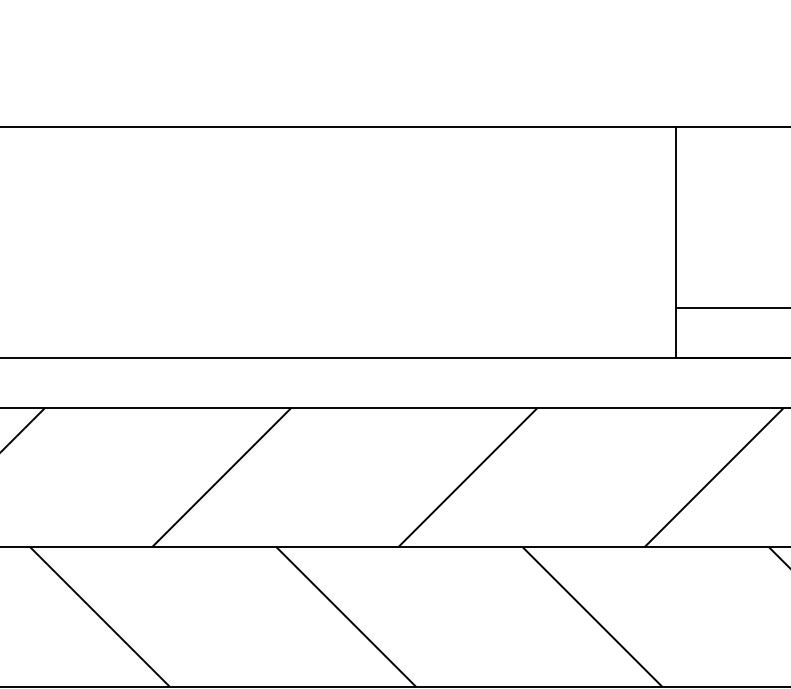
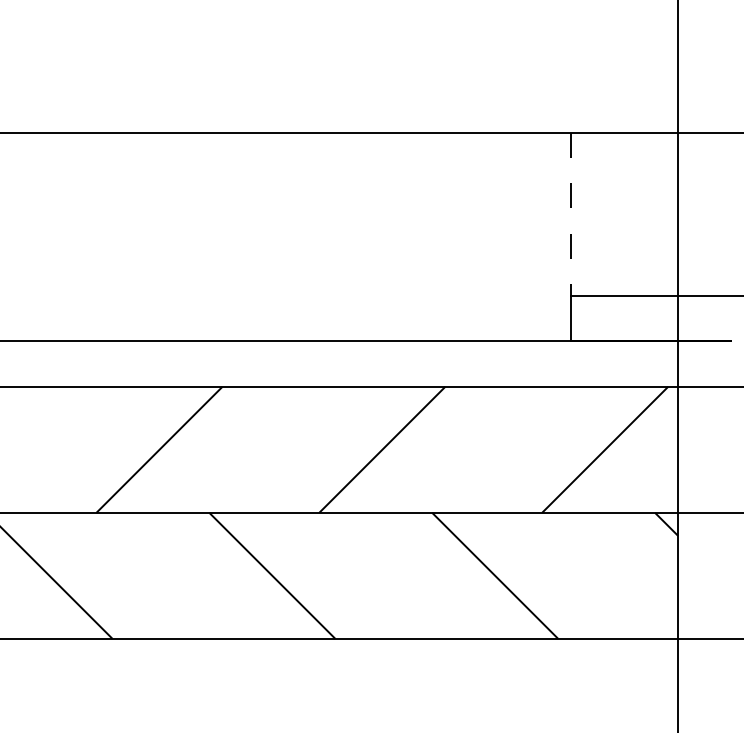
line: (675, 217) -> (570, 214), solid -> dashed

